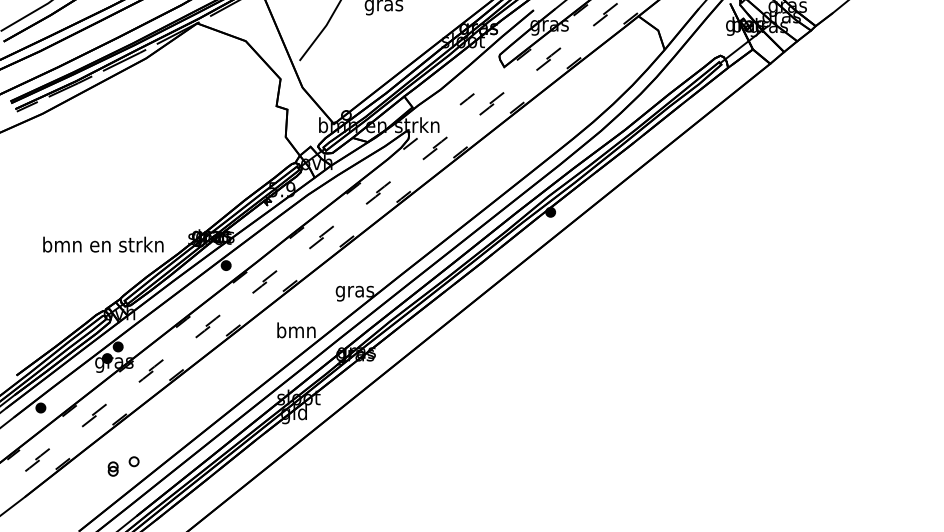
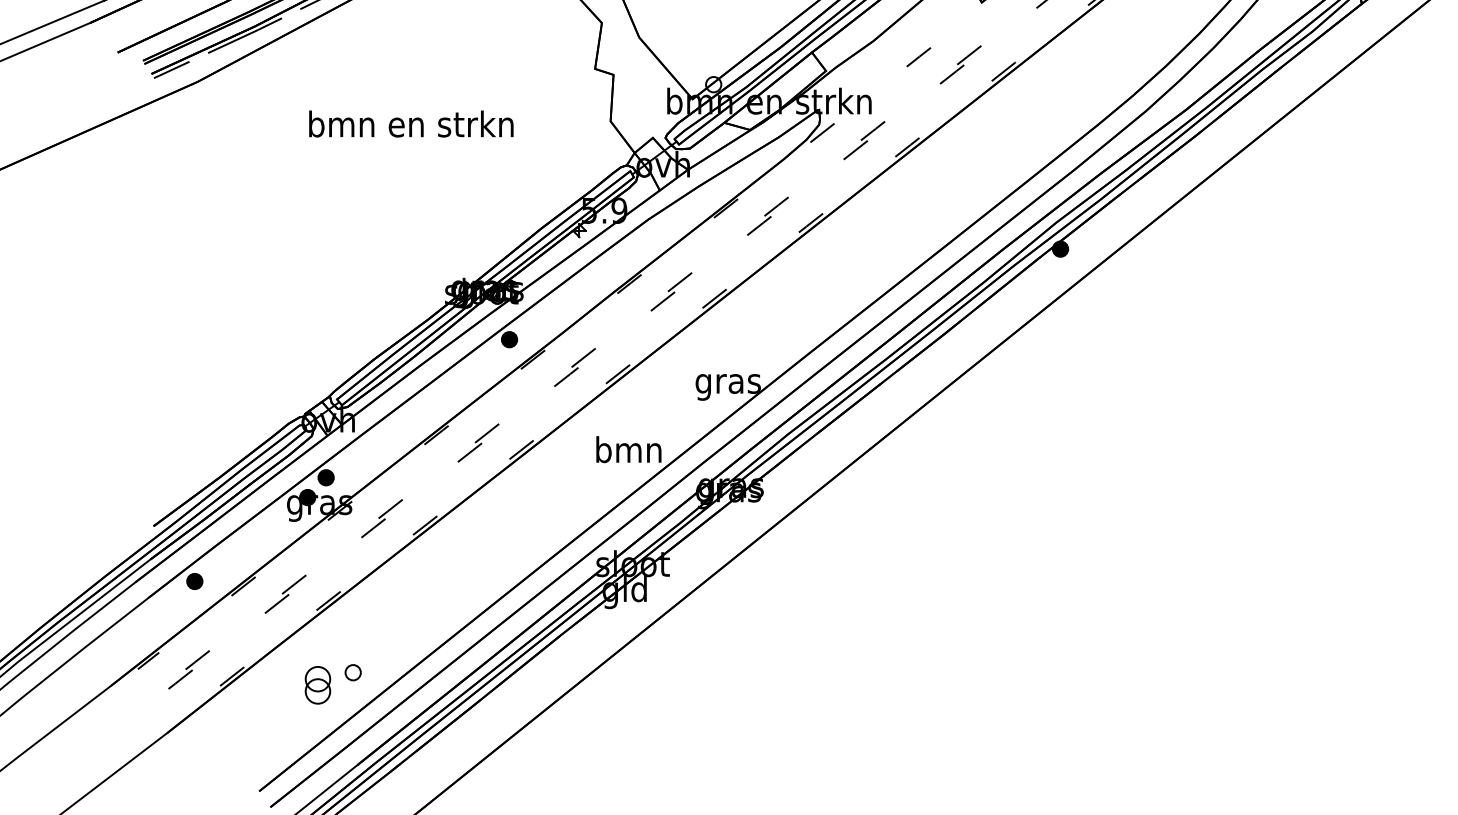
text: (103, 244) -> (411, 123), moved
part: (112, 468) -> (316, 684), size x1.6

